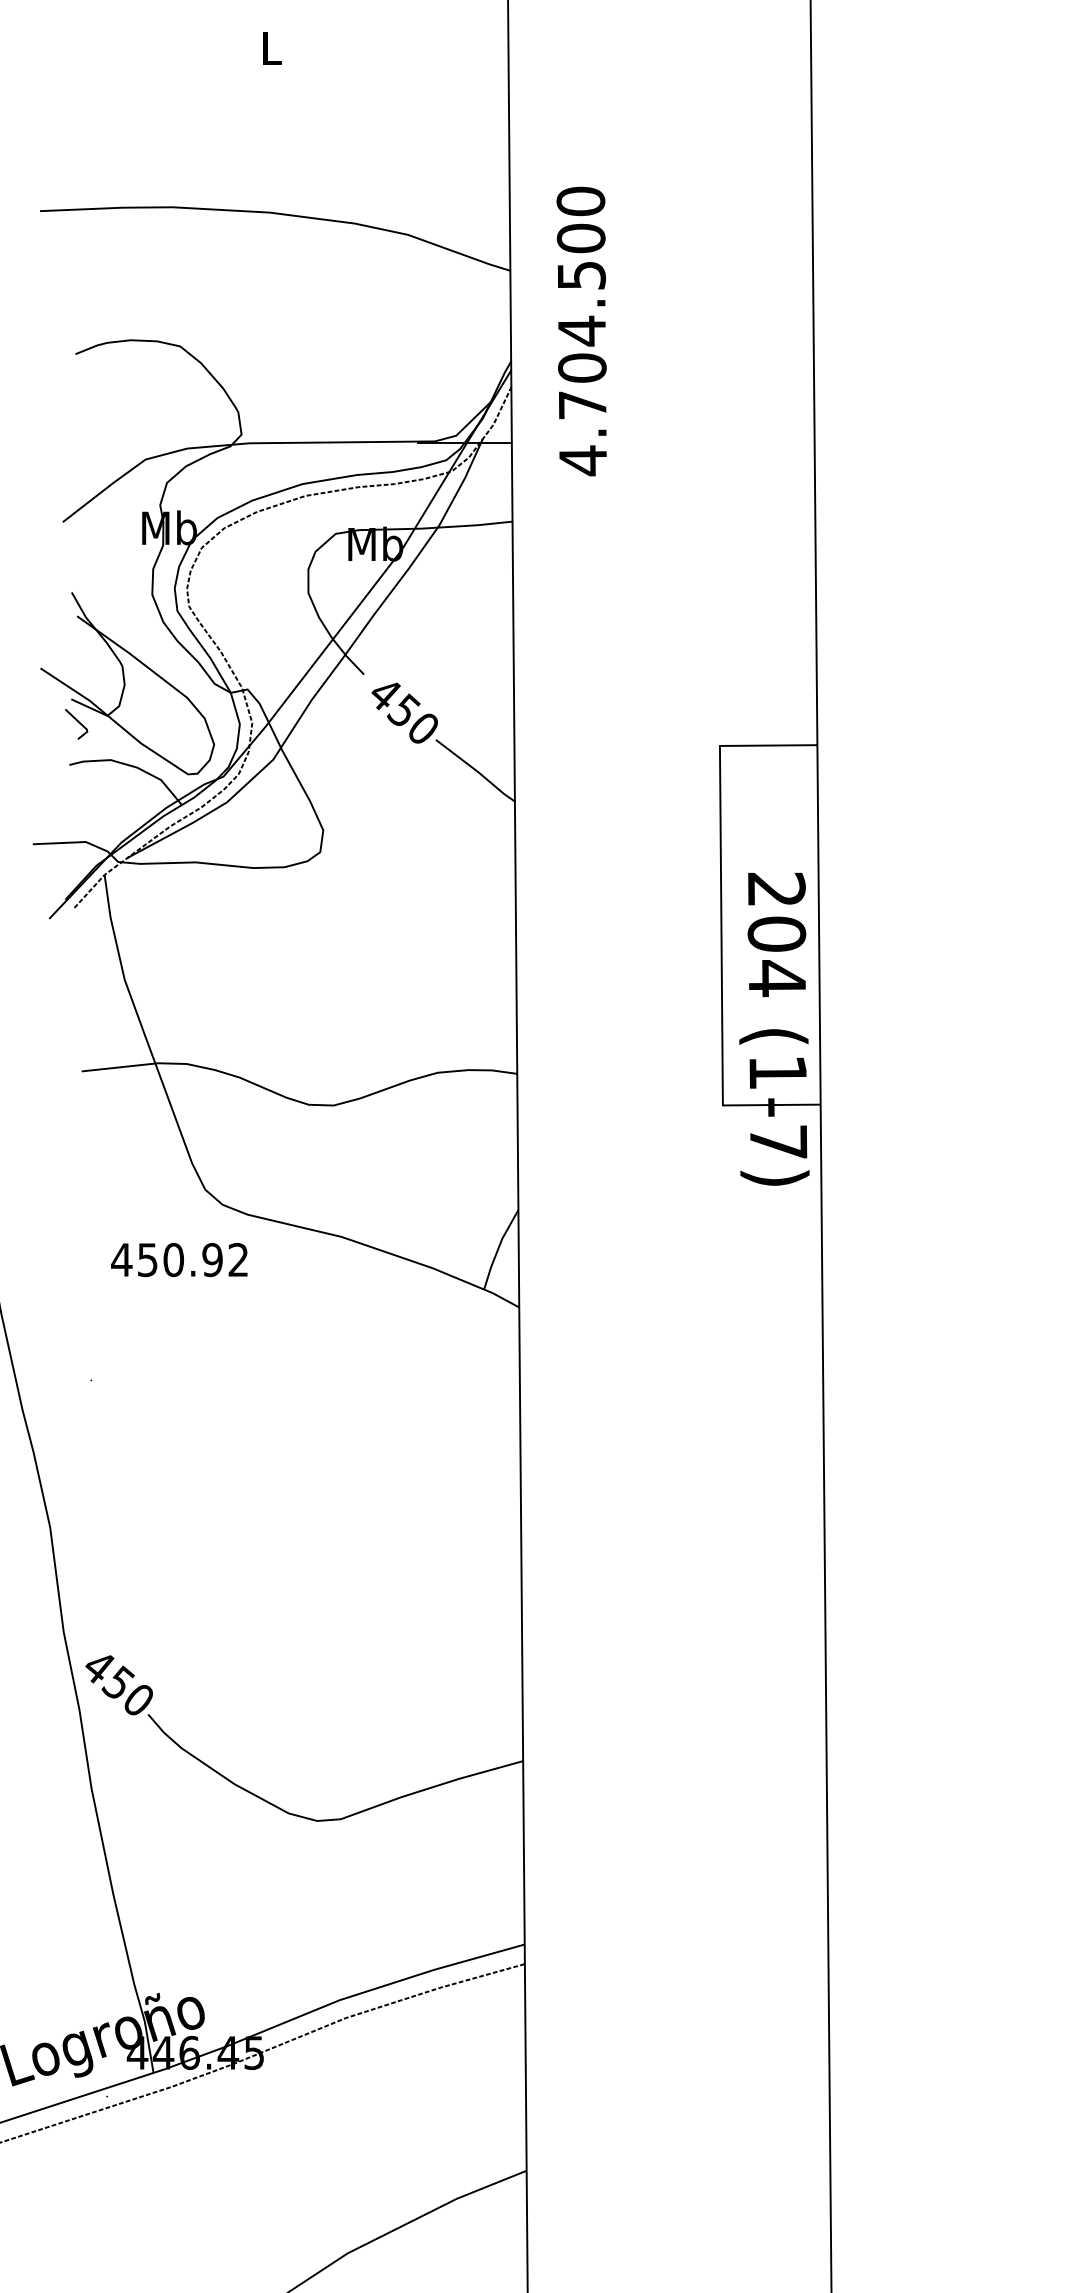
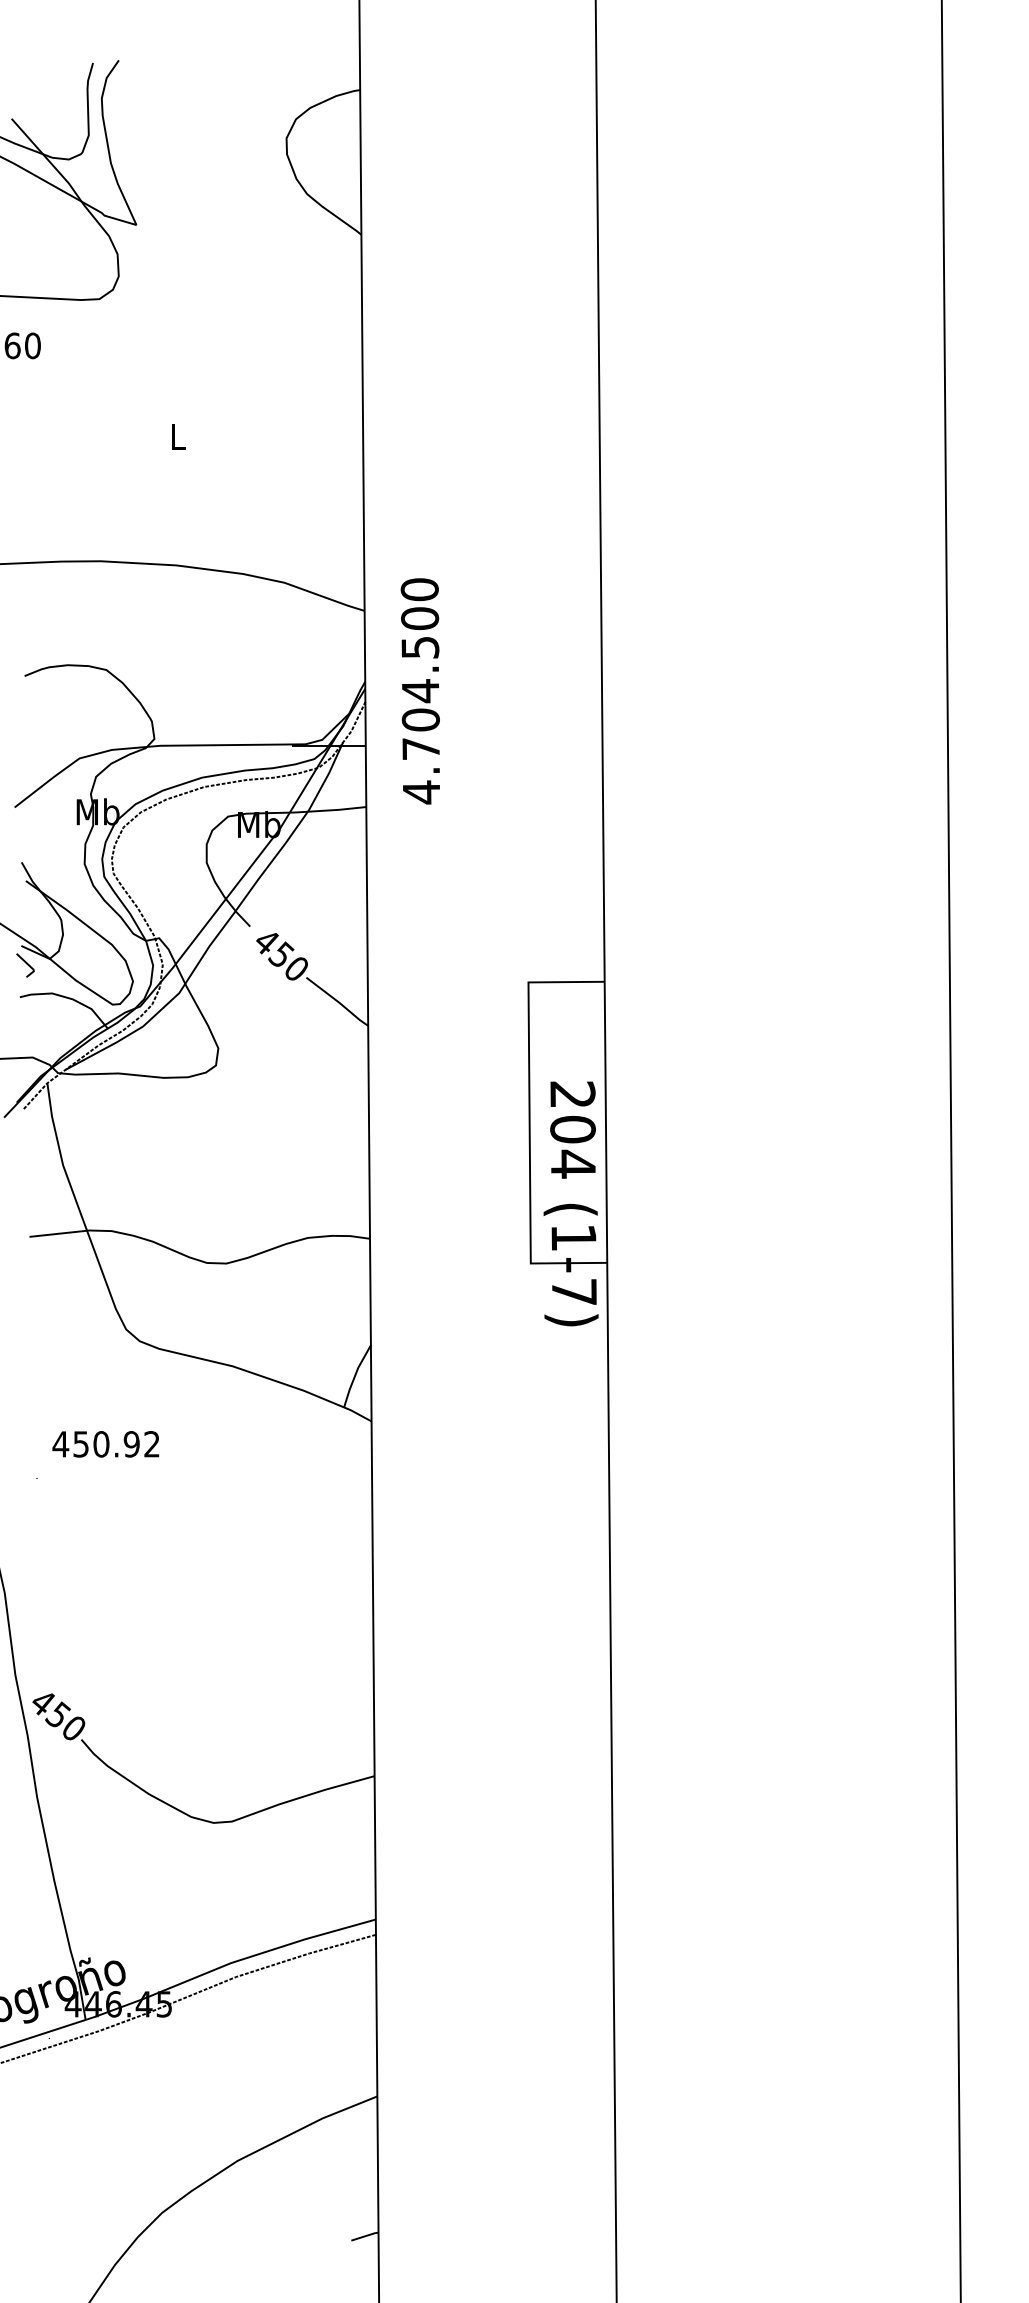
text: (580, 331) -> (419, 691), moved
text: (178, 1260) -> (105, 1444), moved

